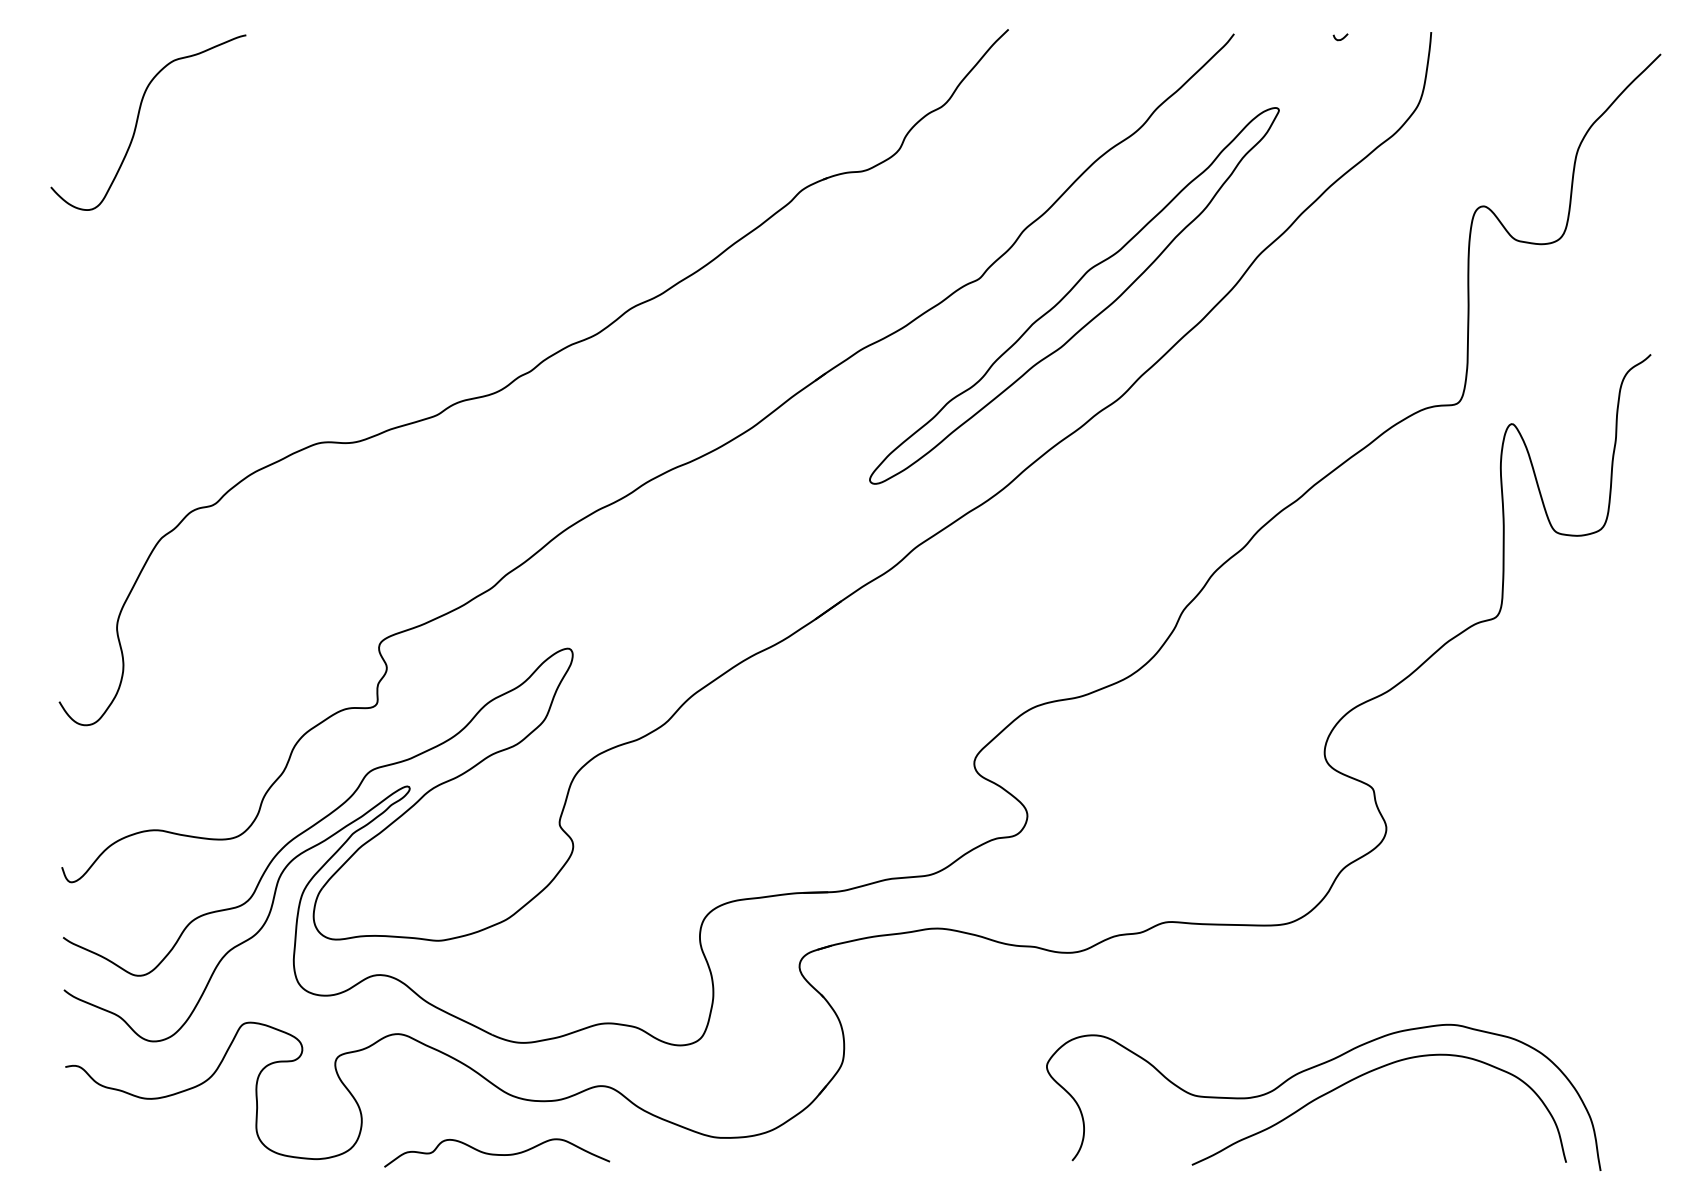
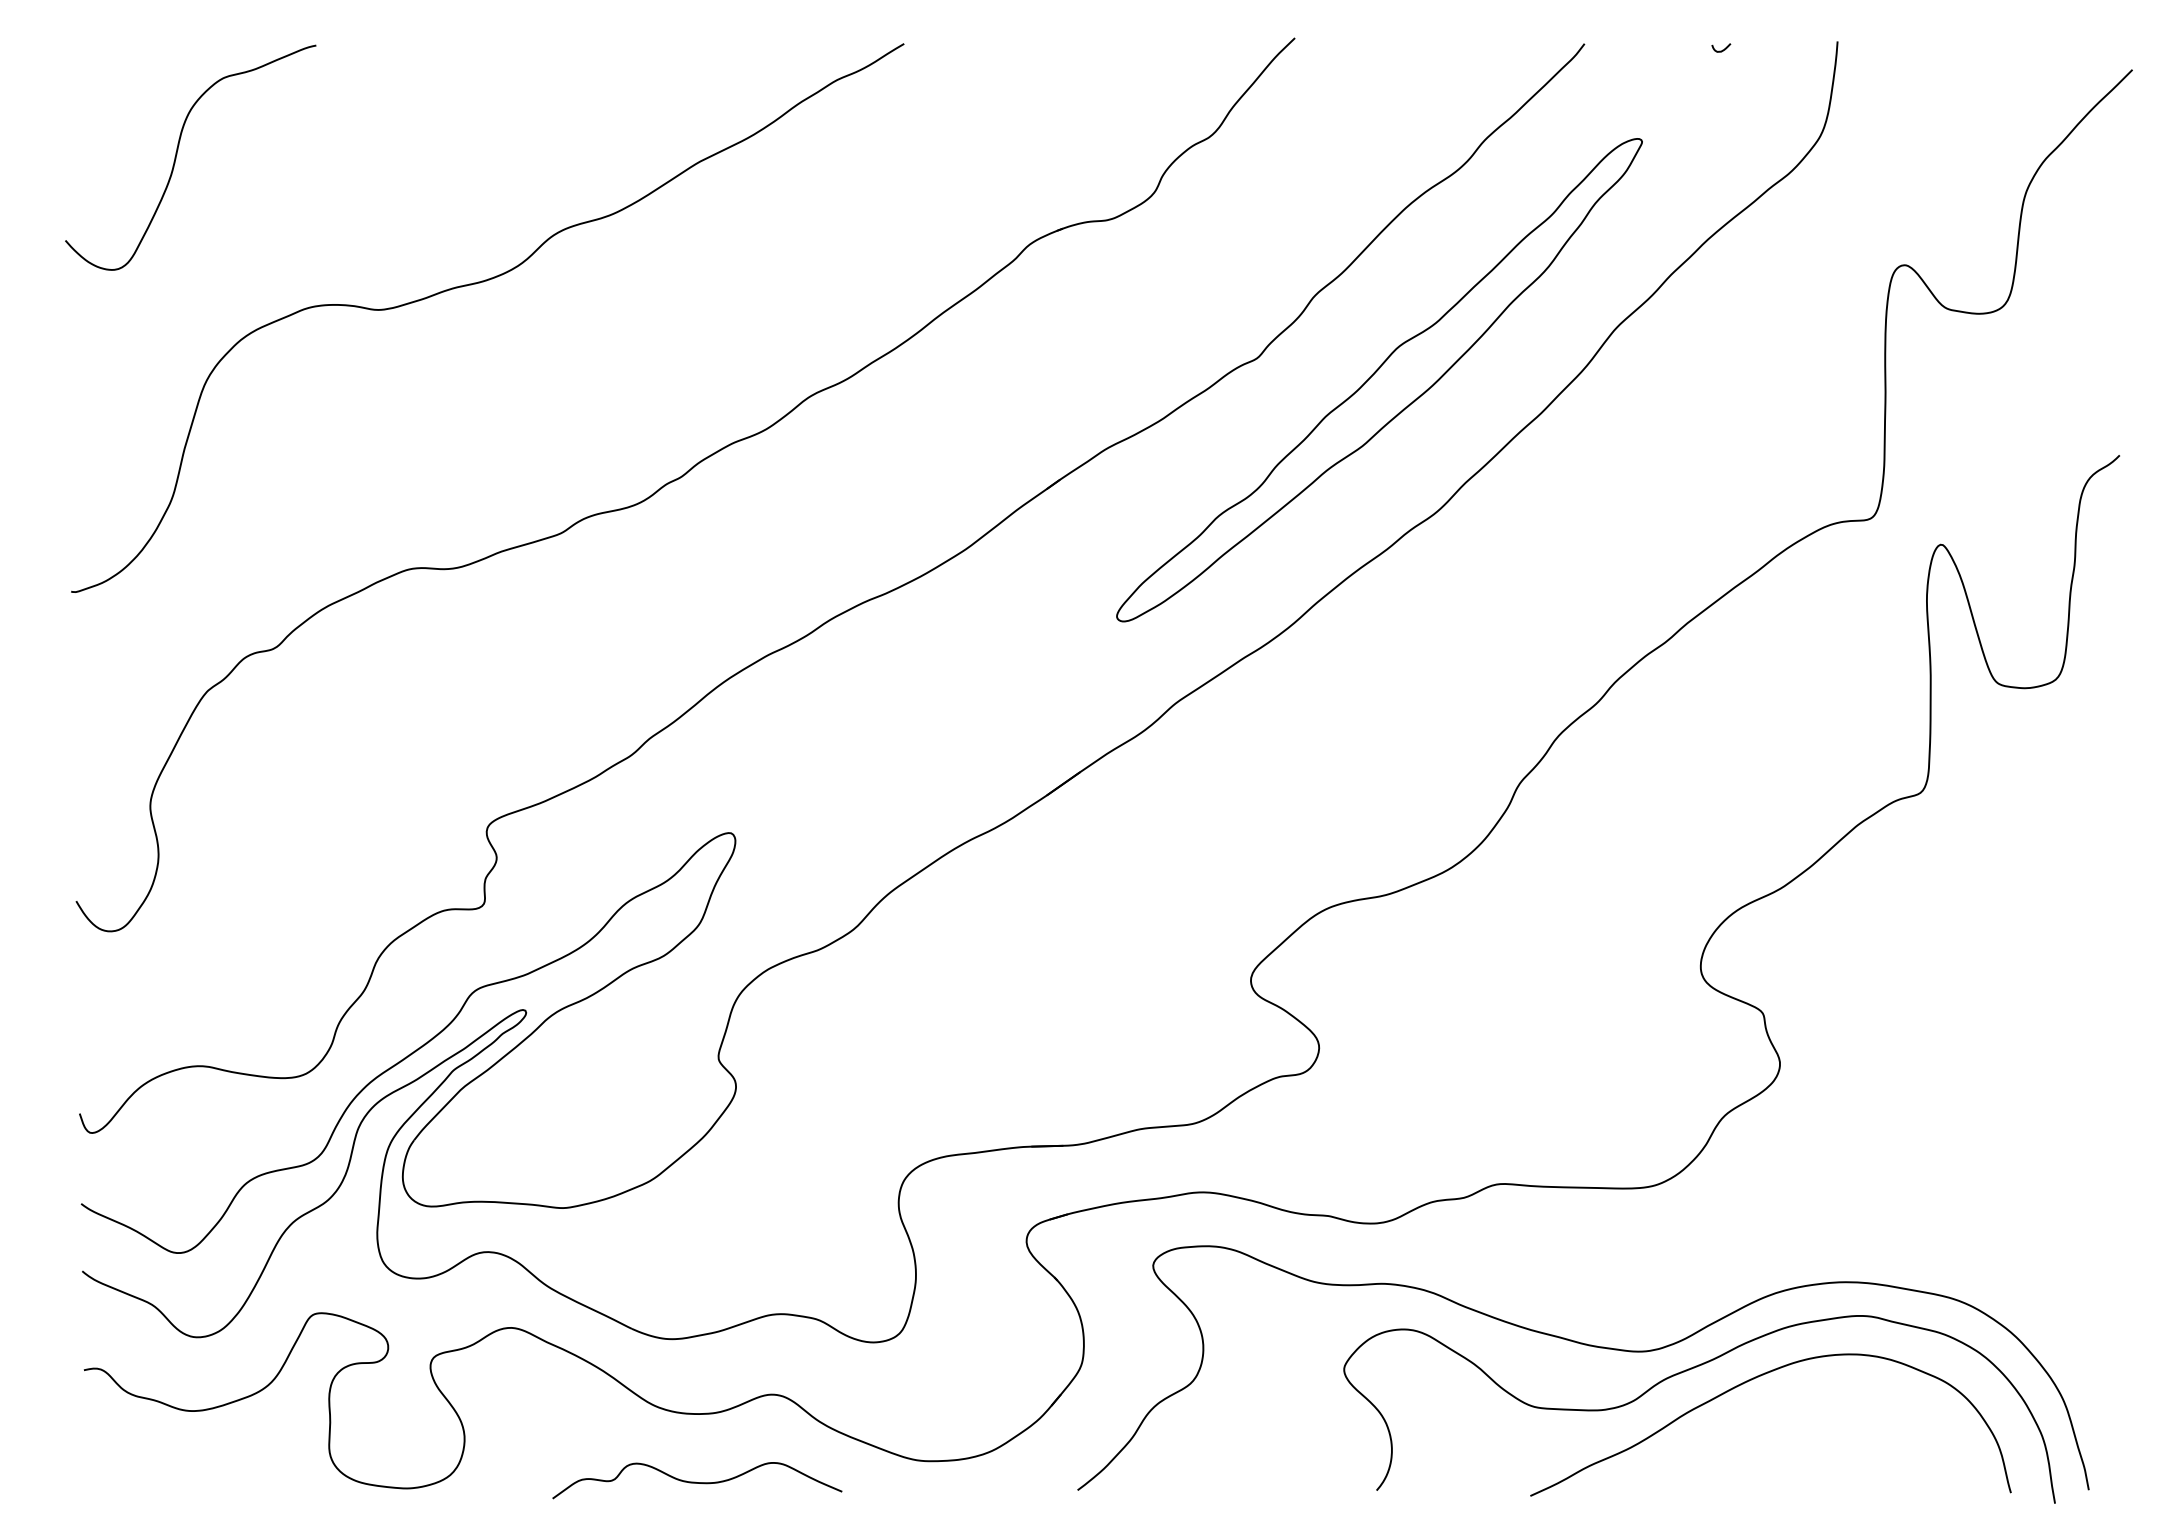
curve: (374, 220) -> (480, 283), added
curve: (1237, 1048) -> (1588, 1346), added
curve: (497, 1154) -> (697, 1482), moved

